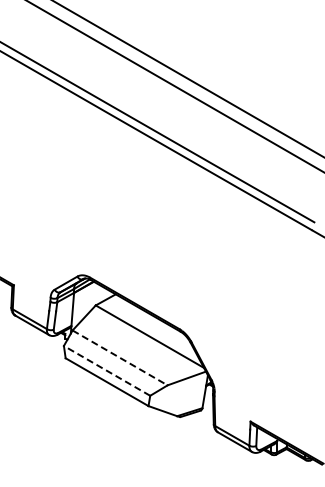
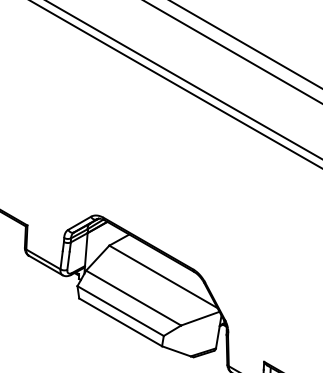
line: (120, 357) -> (134, 297), dashed -> solid
line: (107, 370) -> (121, 310), dashed -> solid

